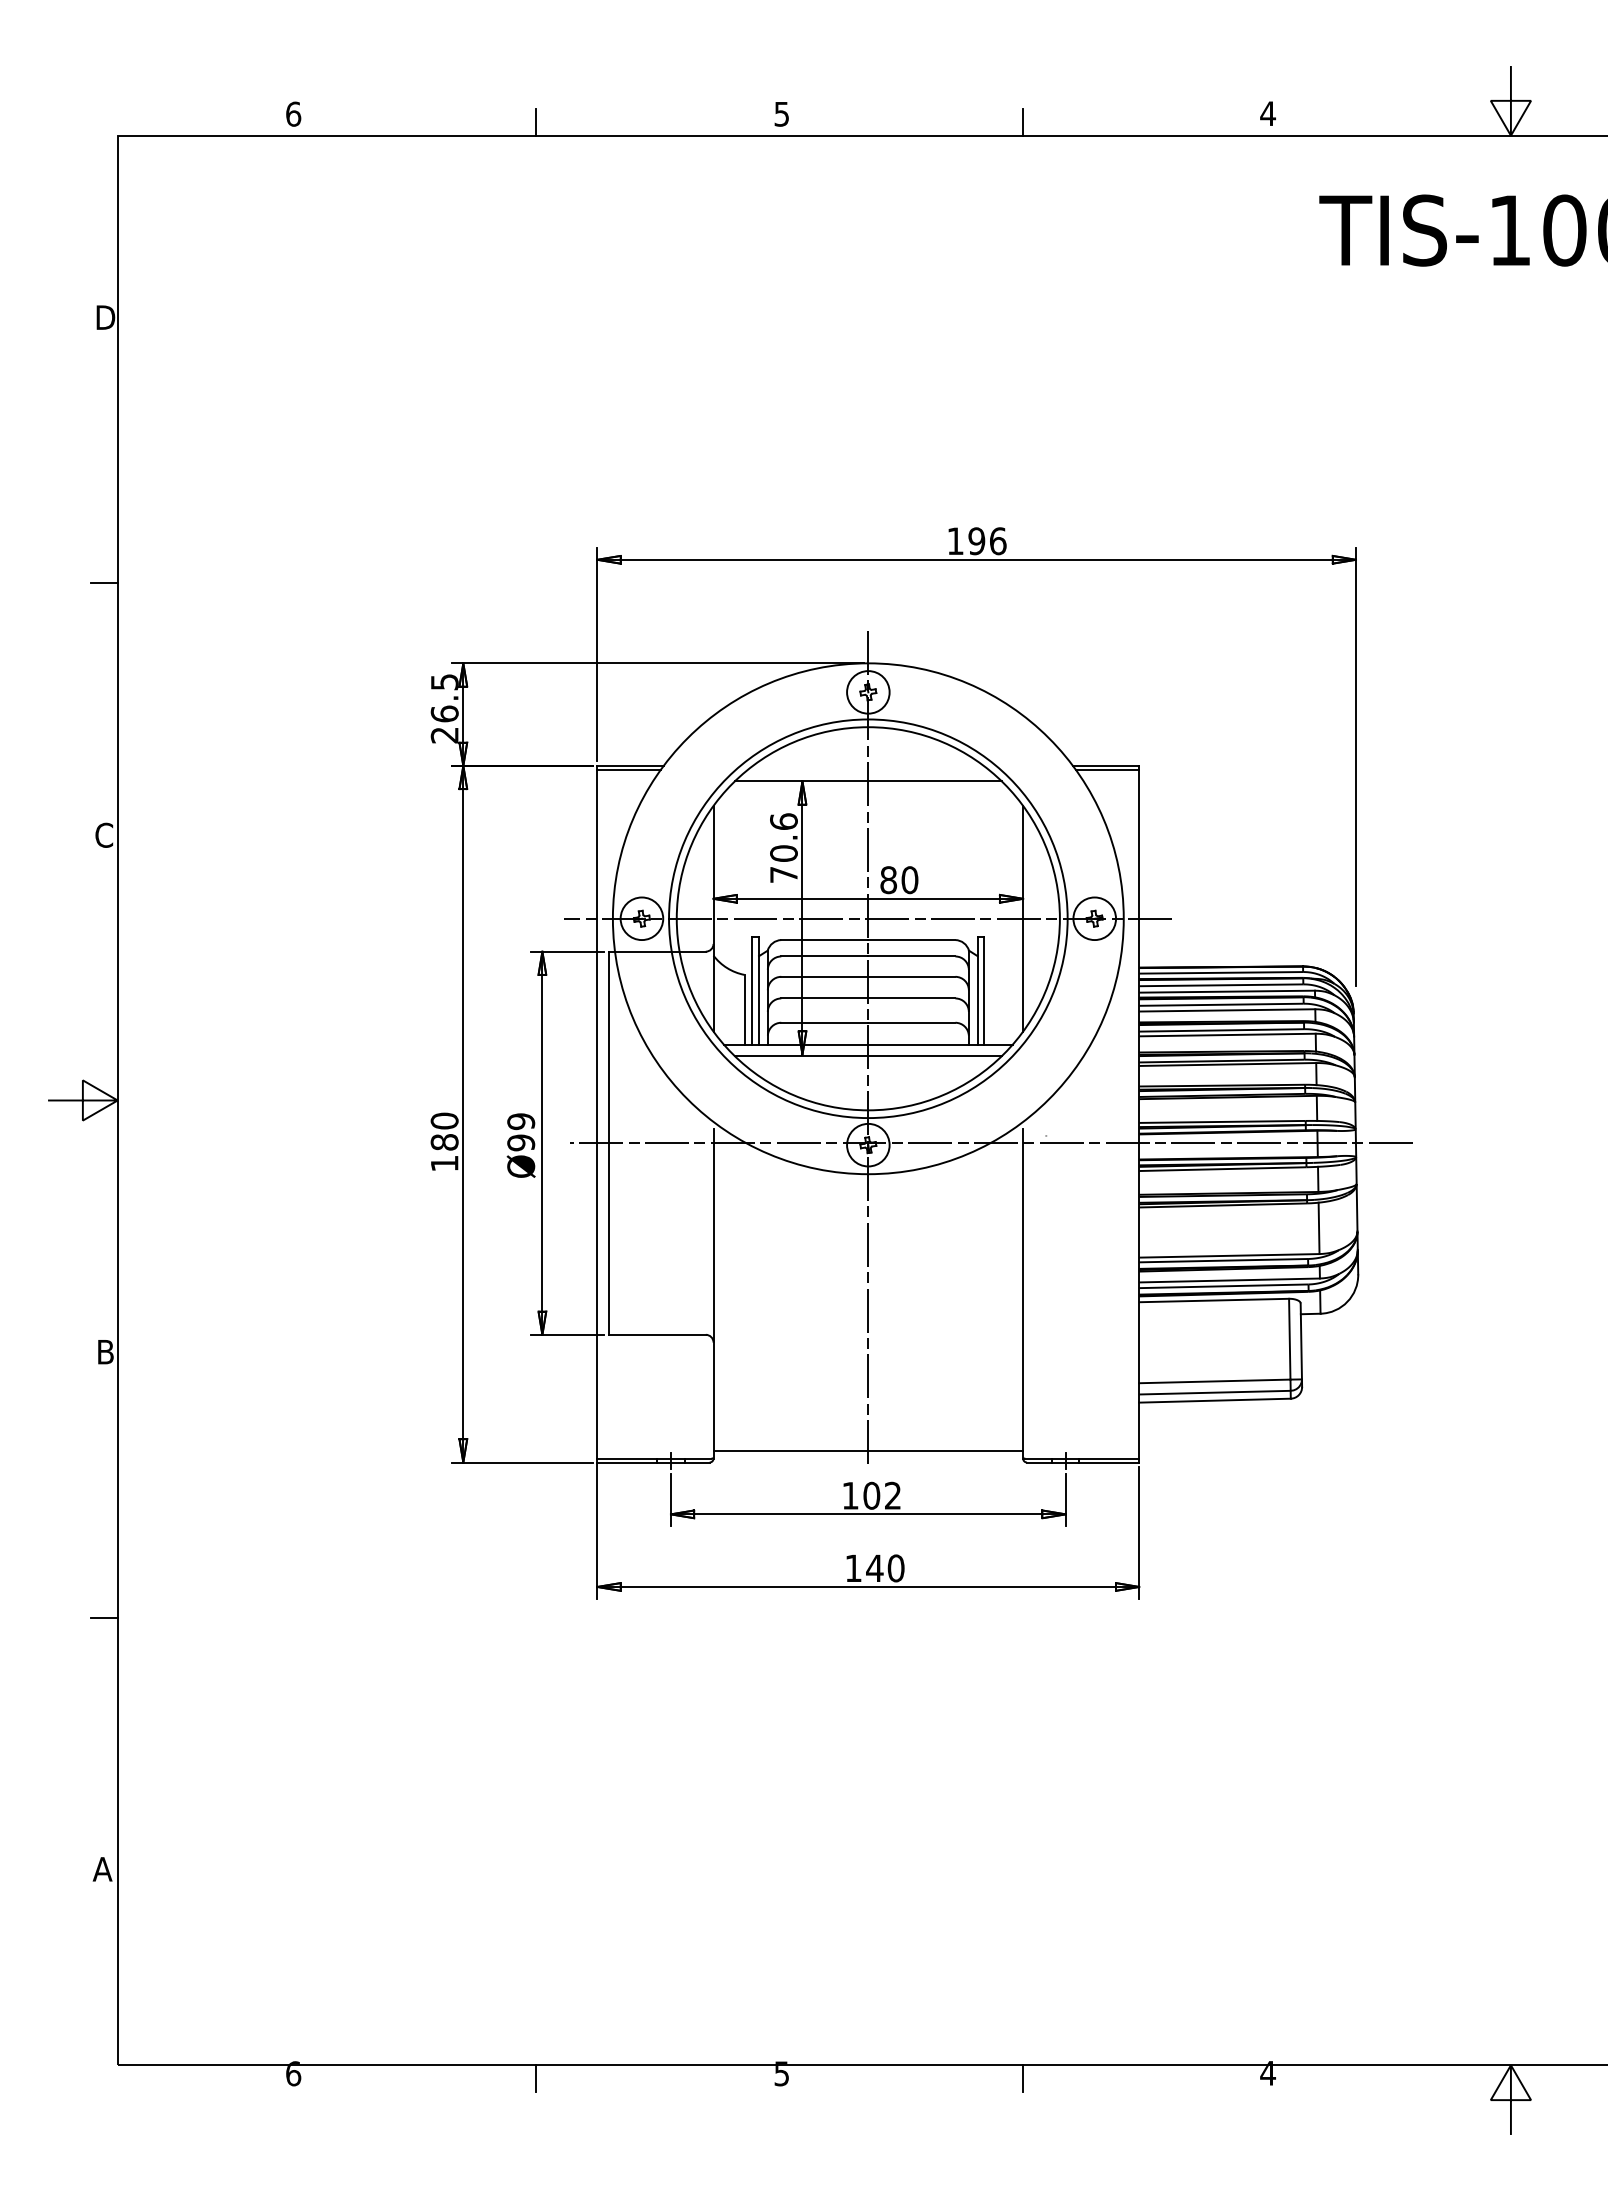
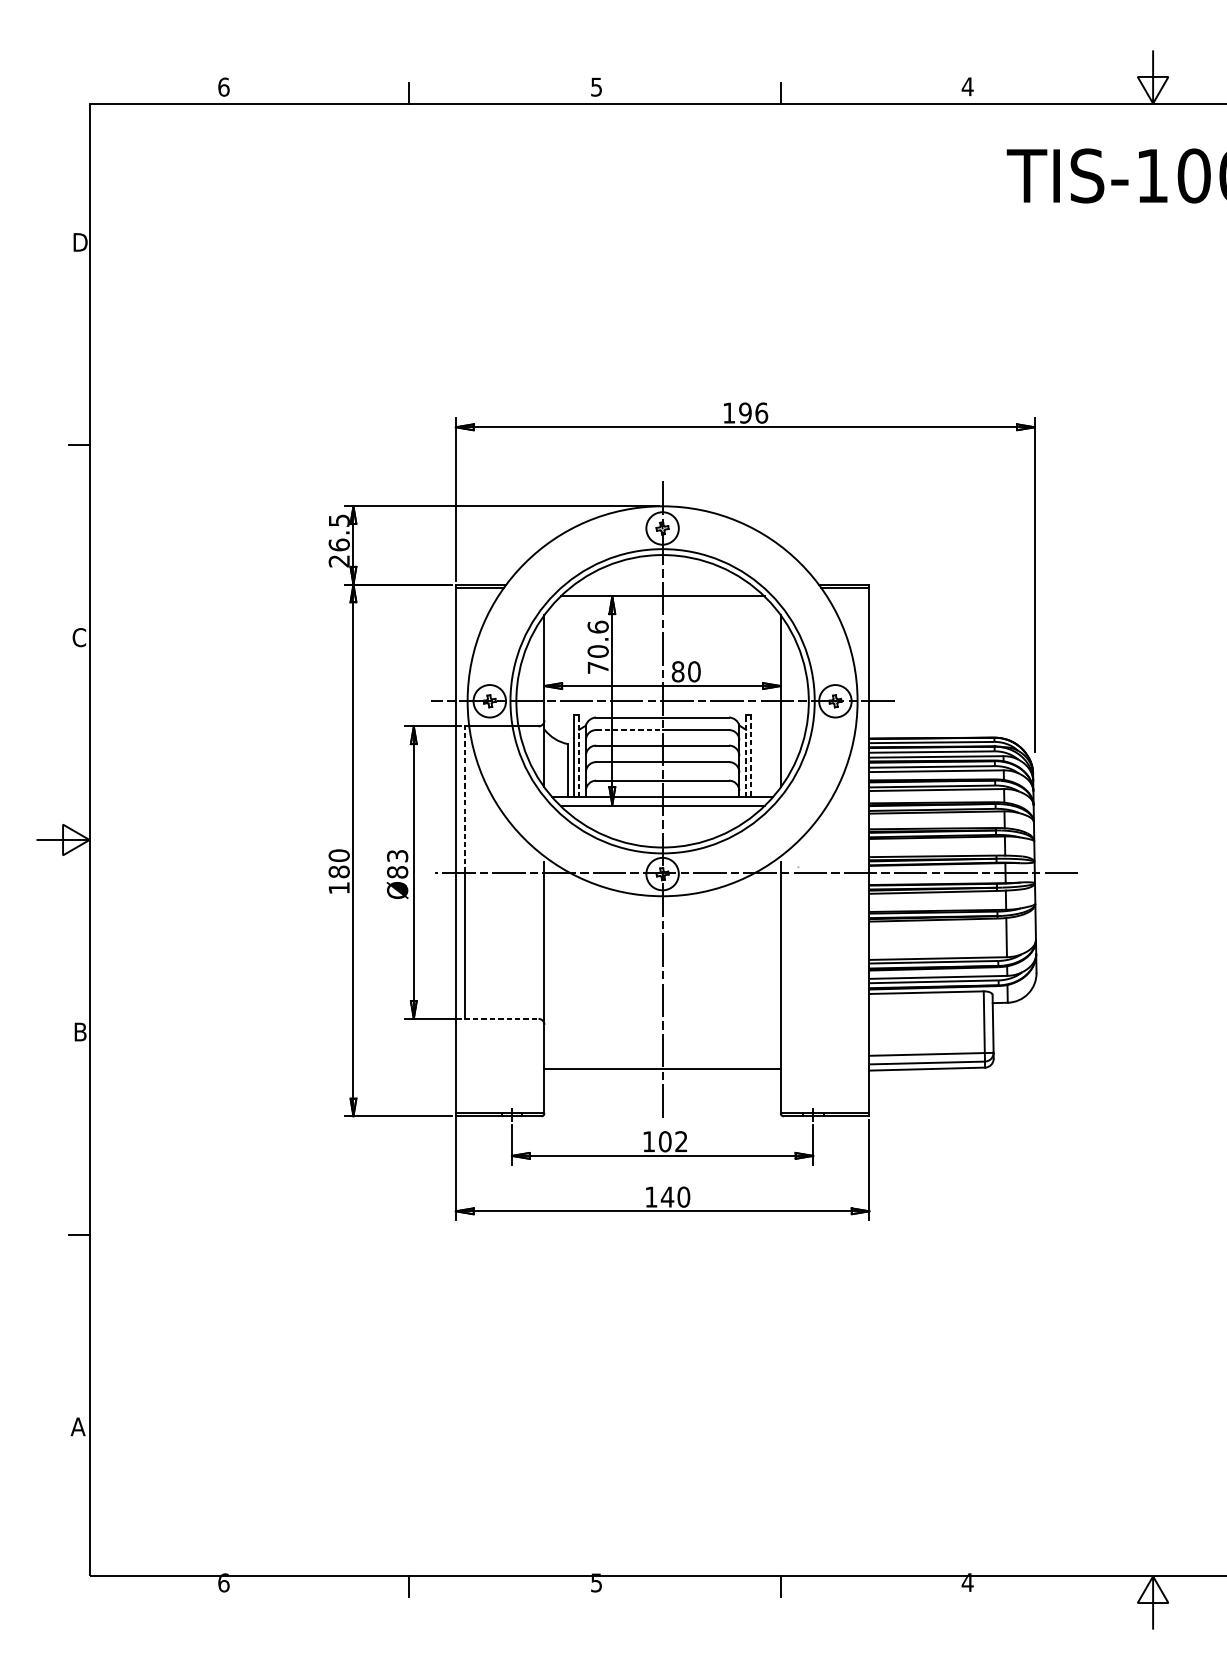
line: (824, 956) -> (629, 730), solid -> dashed
line: (759, 990) -> (579, 756), solid -> dashed
line: (977, 990) -> (745, 756), solid -> dashed
line: (984, 990) -> (751, 756), solid -> dashed
line: (609, 1047) -> (465, 799), solid -> dashed
text: (521, 1132) -> (397, 864), 99 -> 83
line: (657, 1334) -> (501, 1018), solid -> dashed
line: (868, 1450) -> (662, 1068), moved

